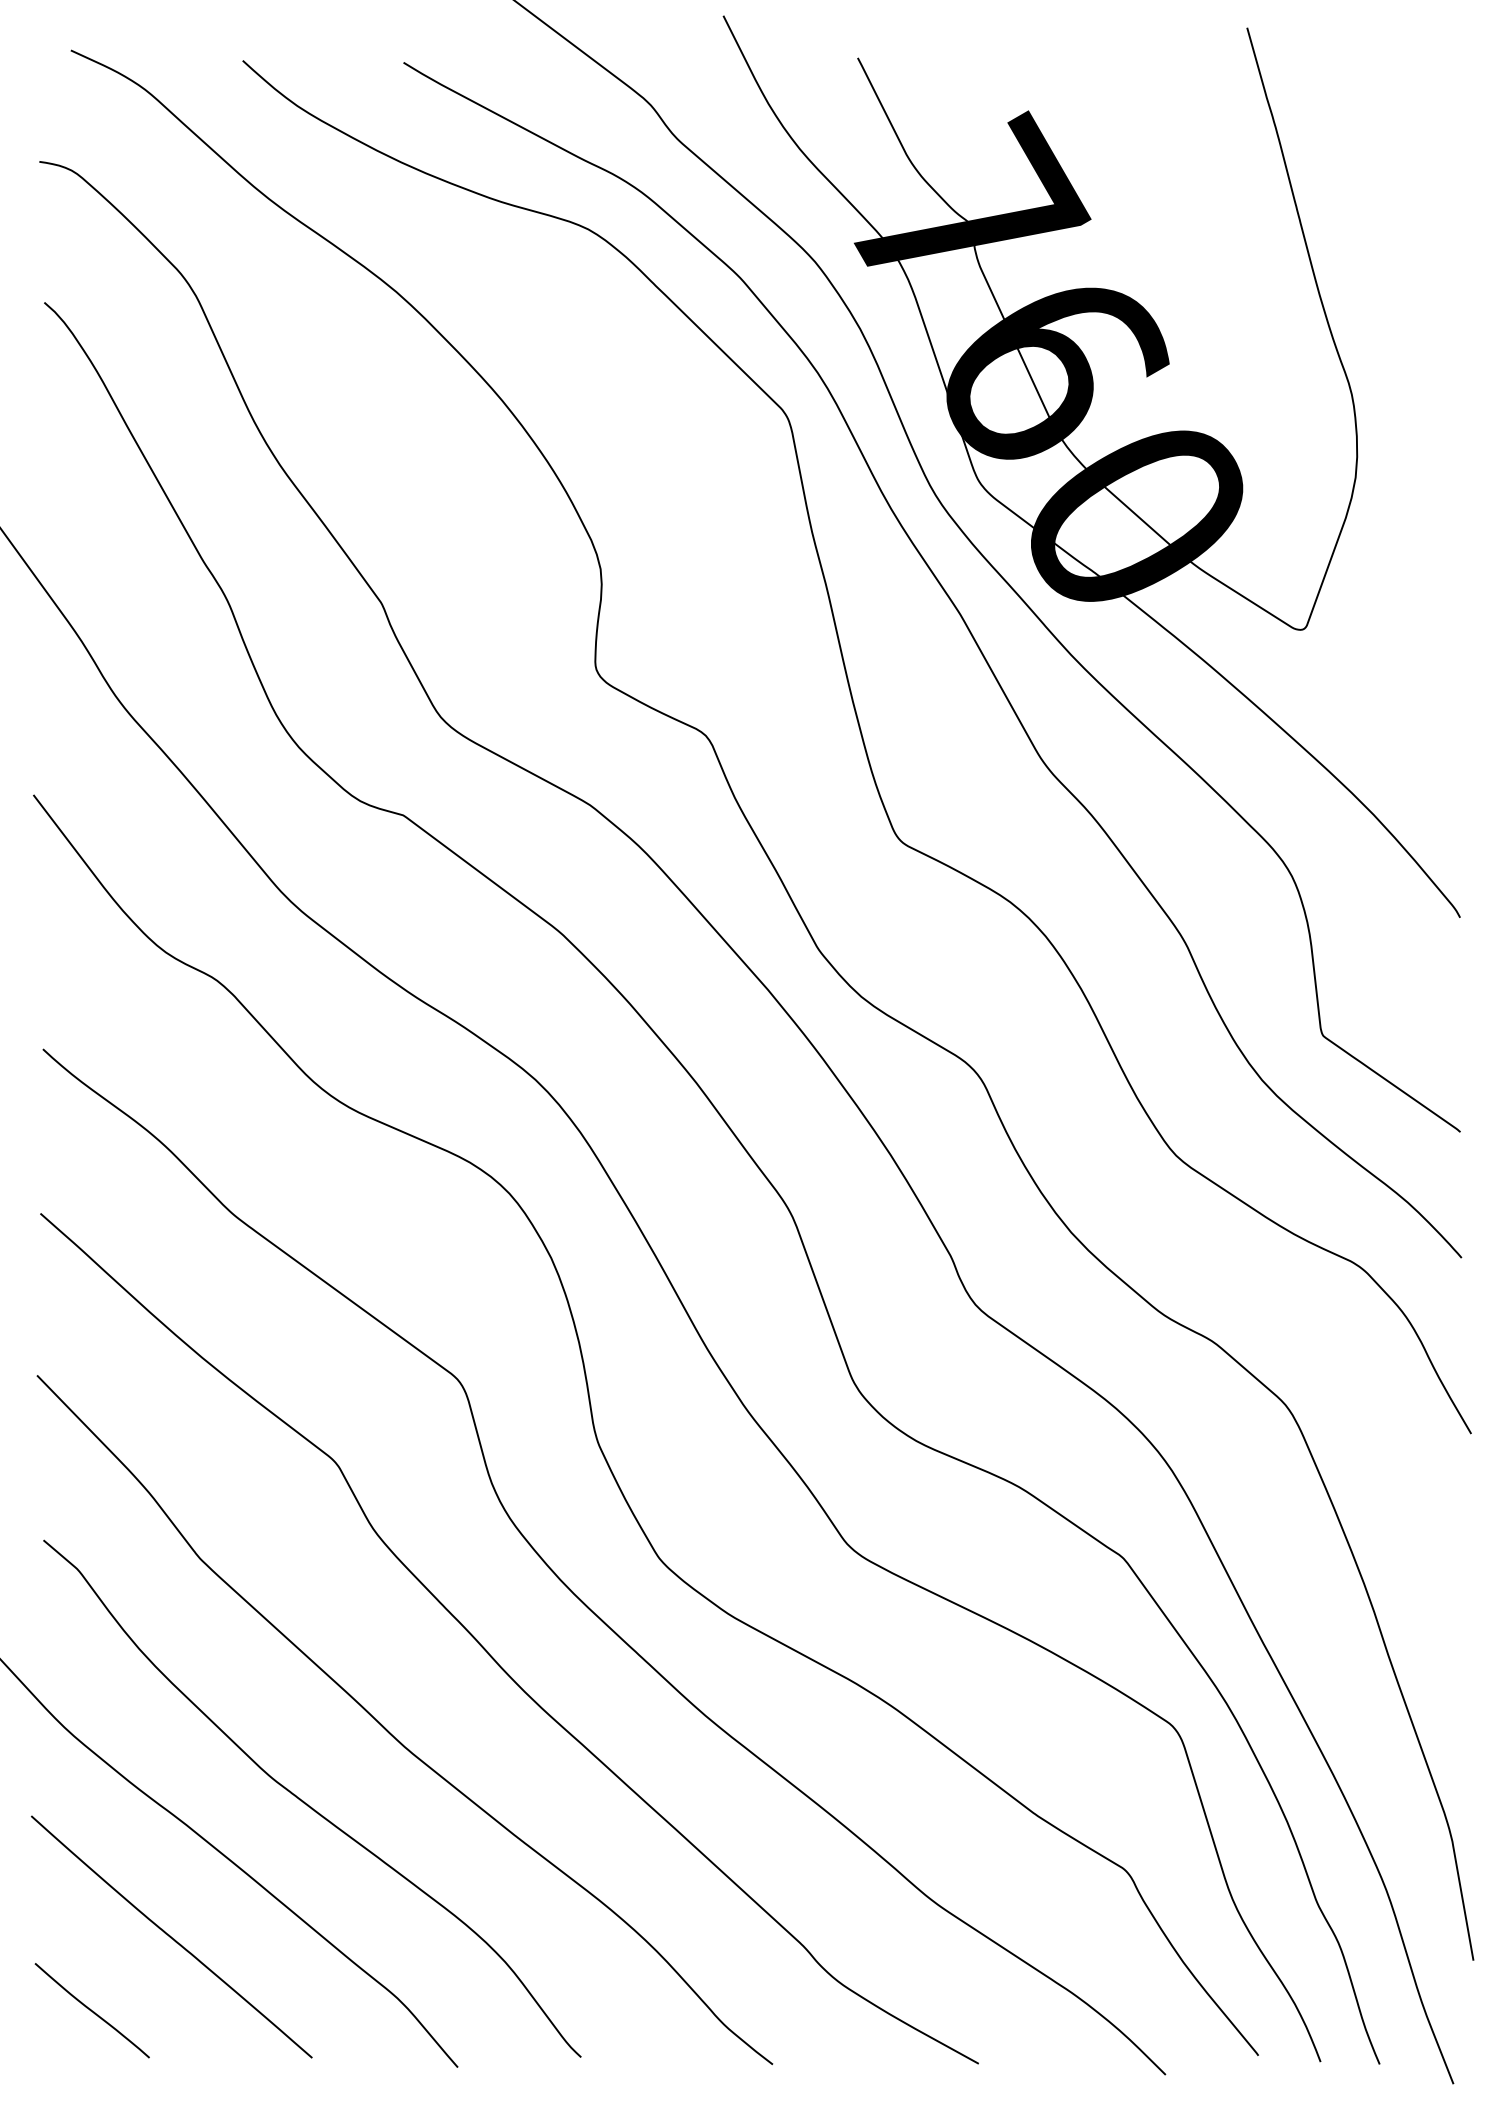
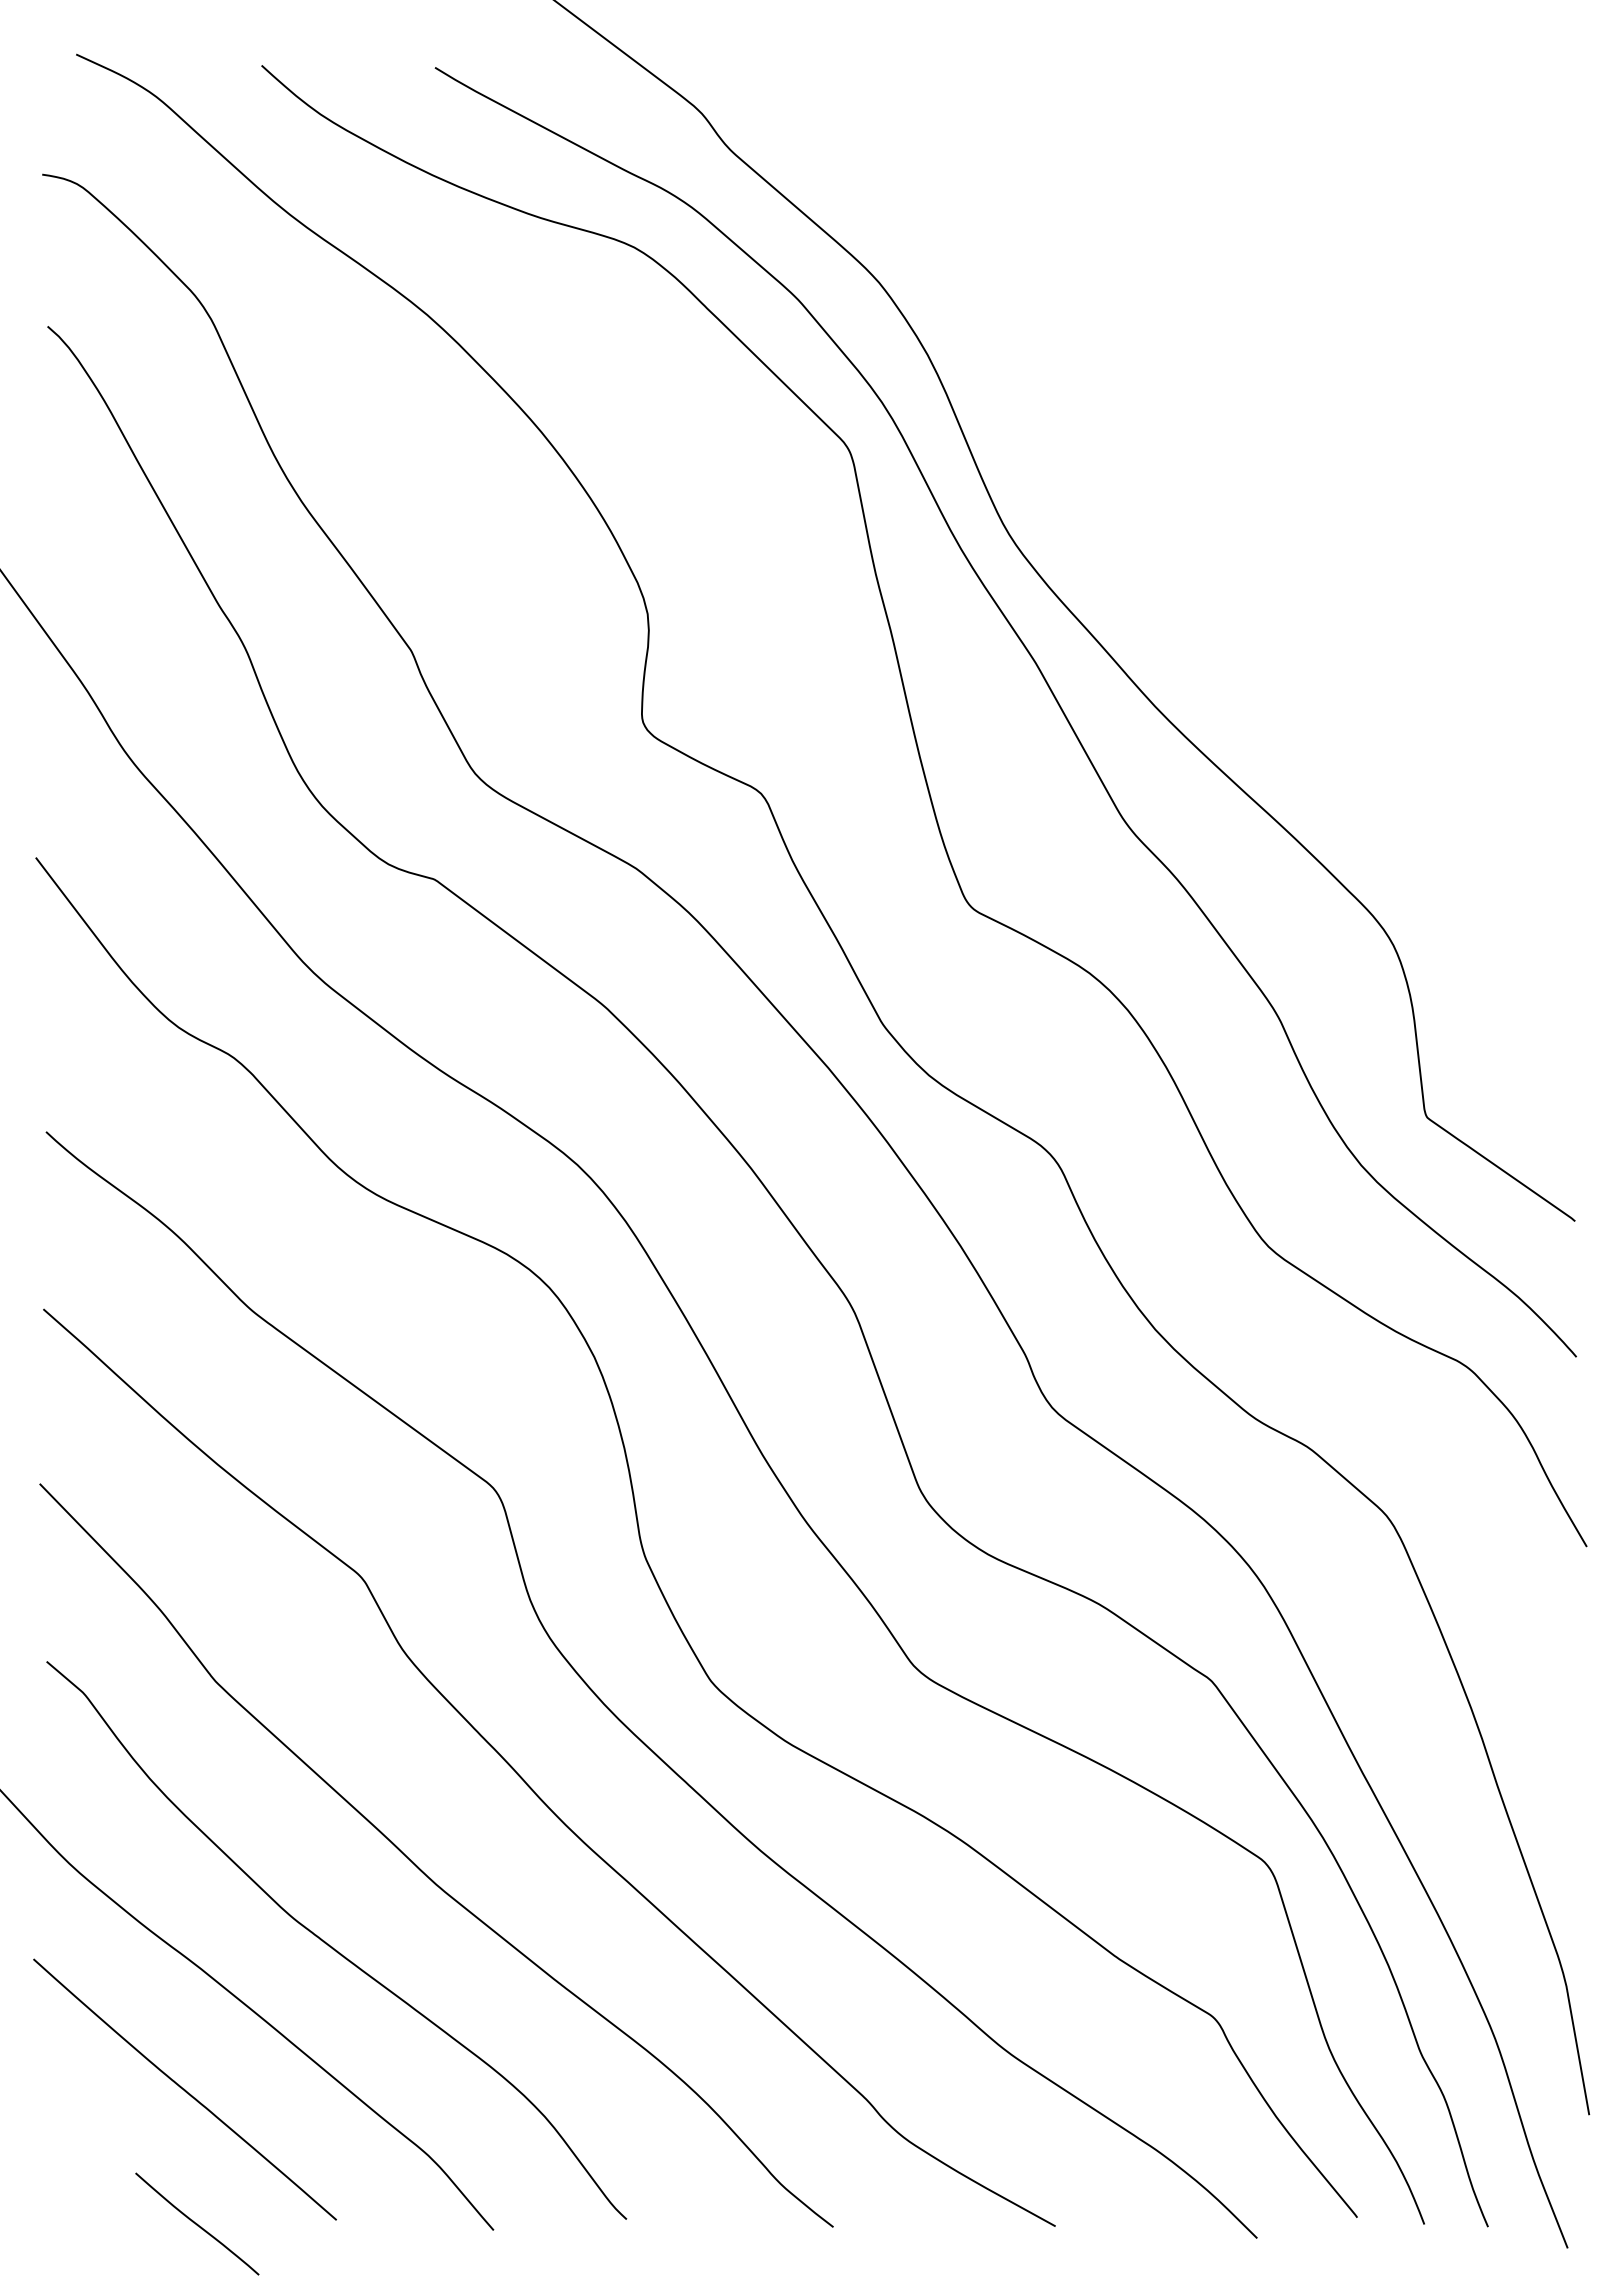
part: (1091, 466) -> (1177, 503), removed
curve: (92, 2010) -> (197, 2223), moved

